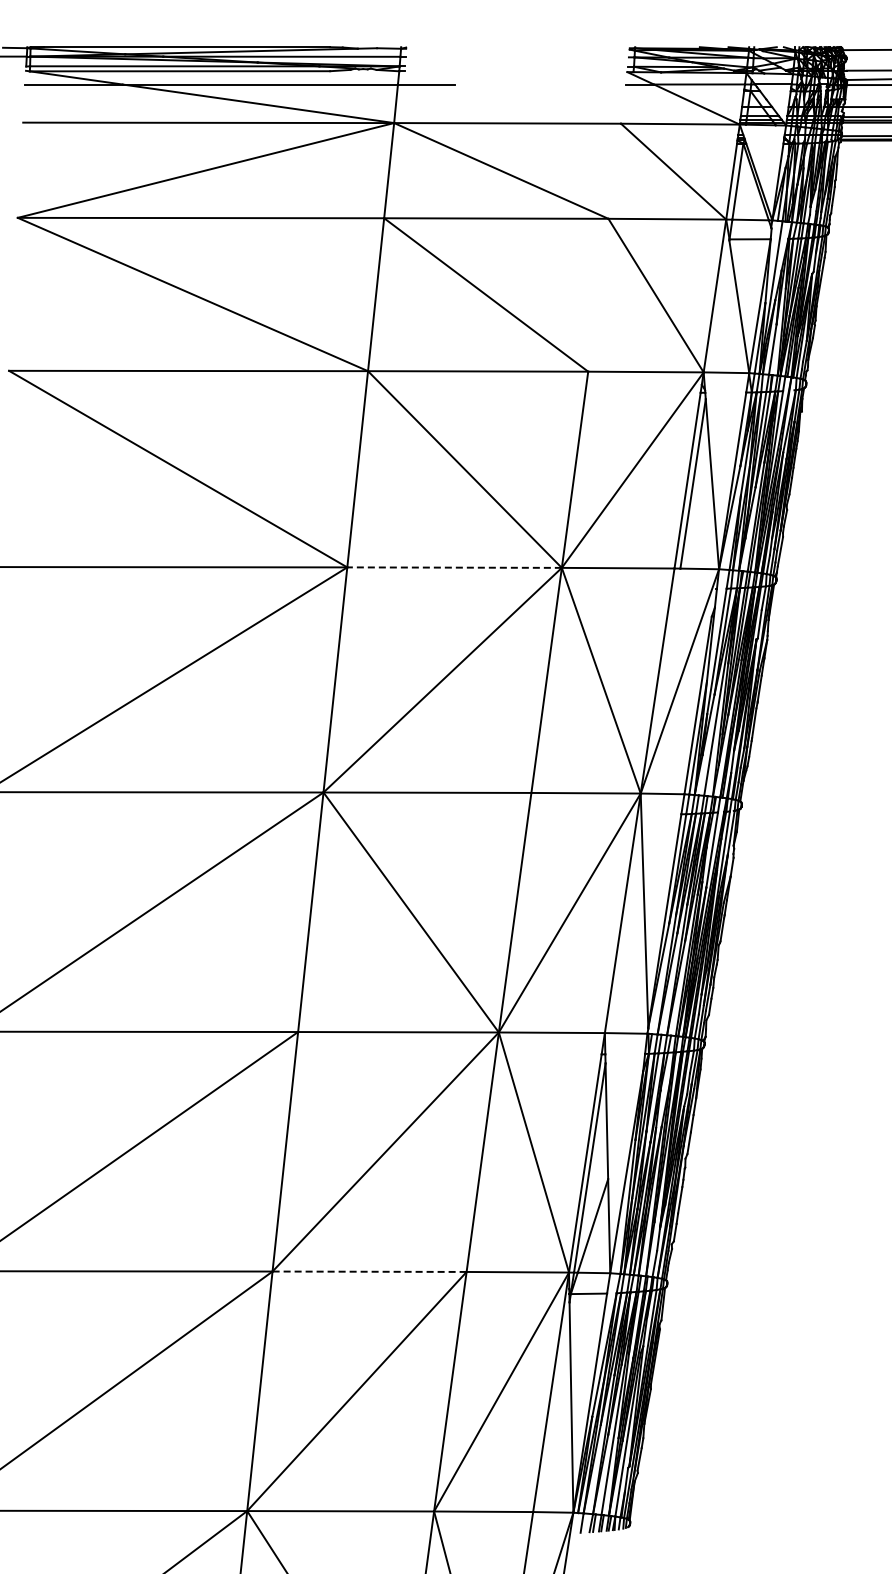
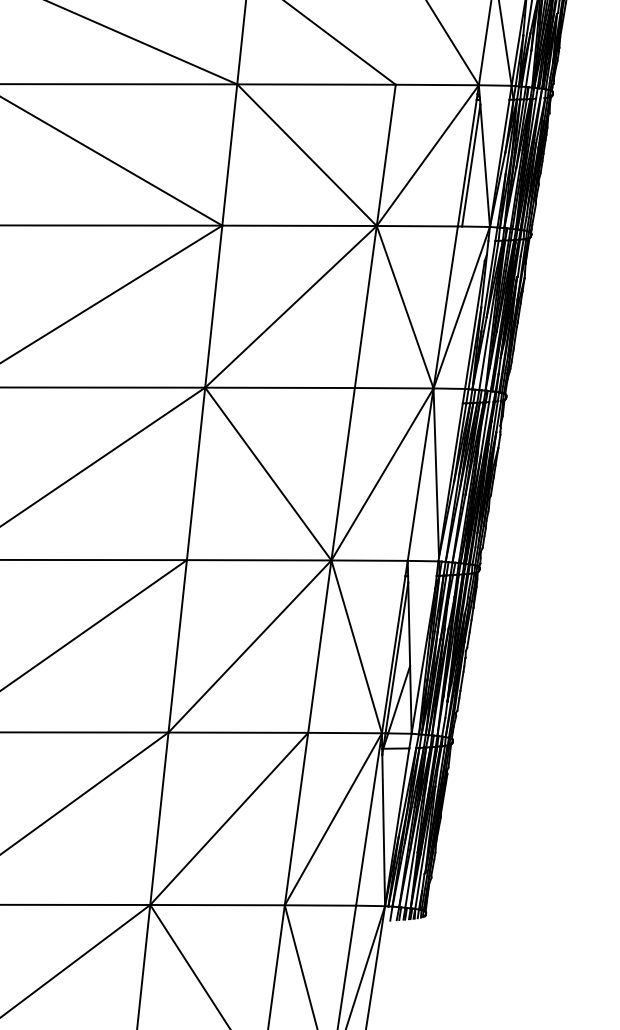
line: (454, 567) -> (299, 225), dashed -> solid
line: (369, 1271) -> (238, 732), dashed -> solid

